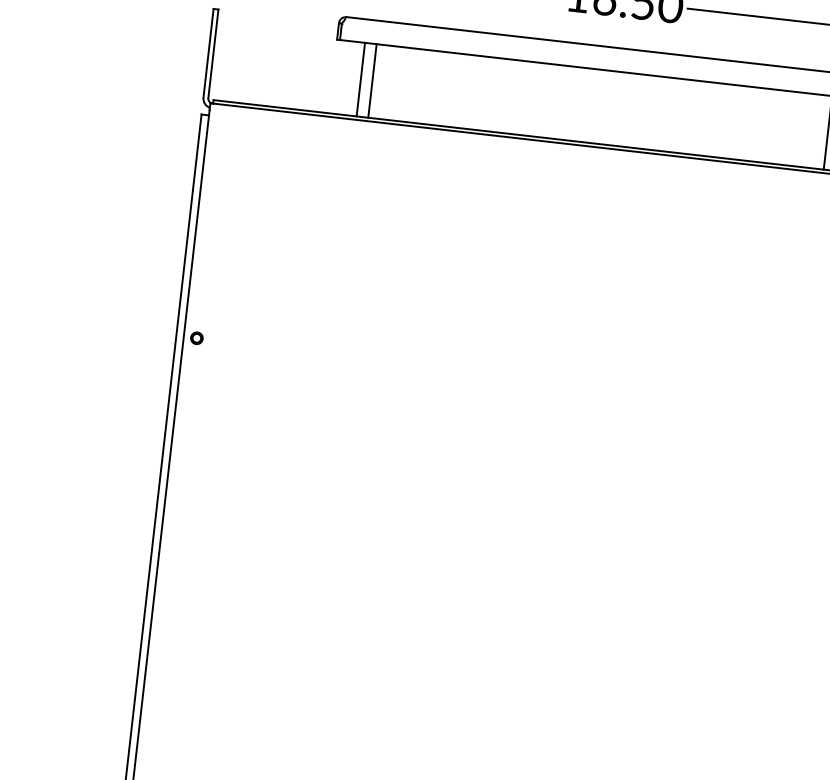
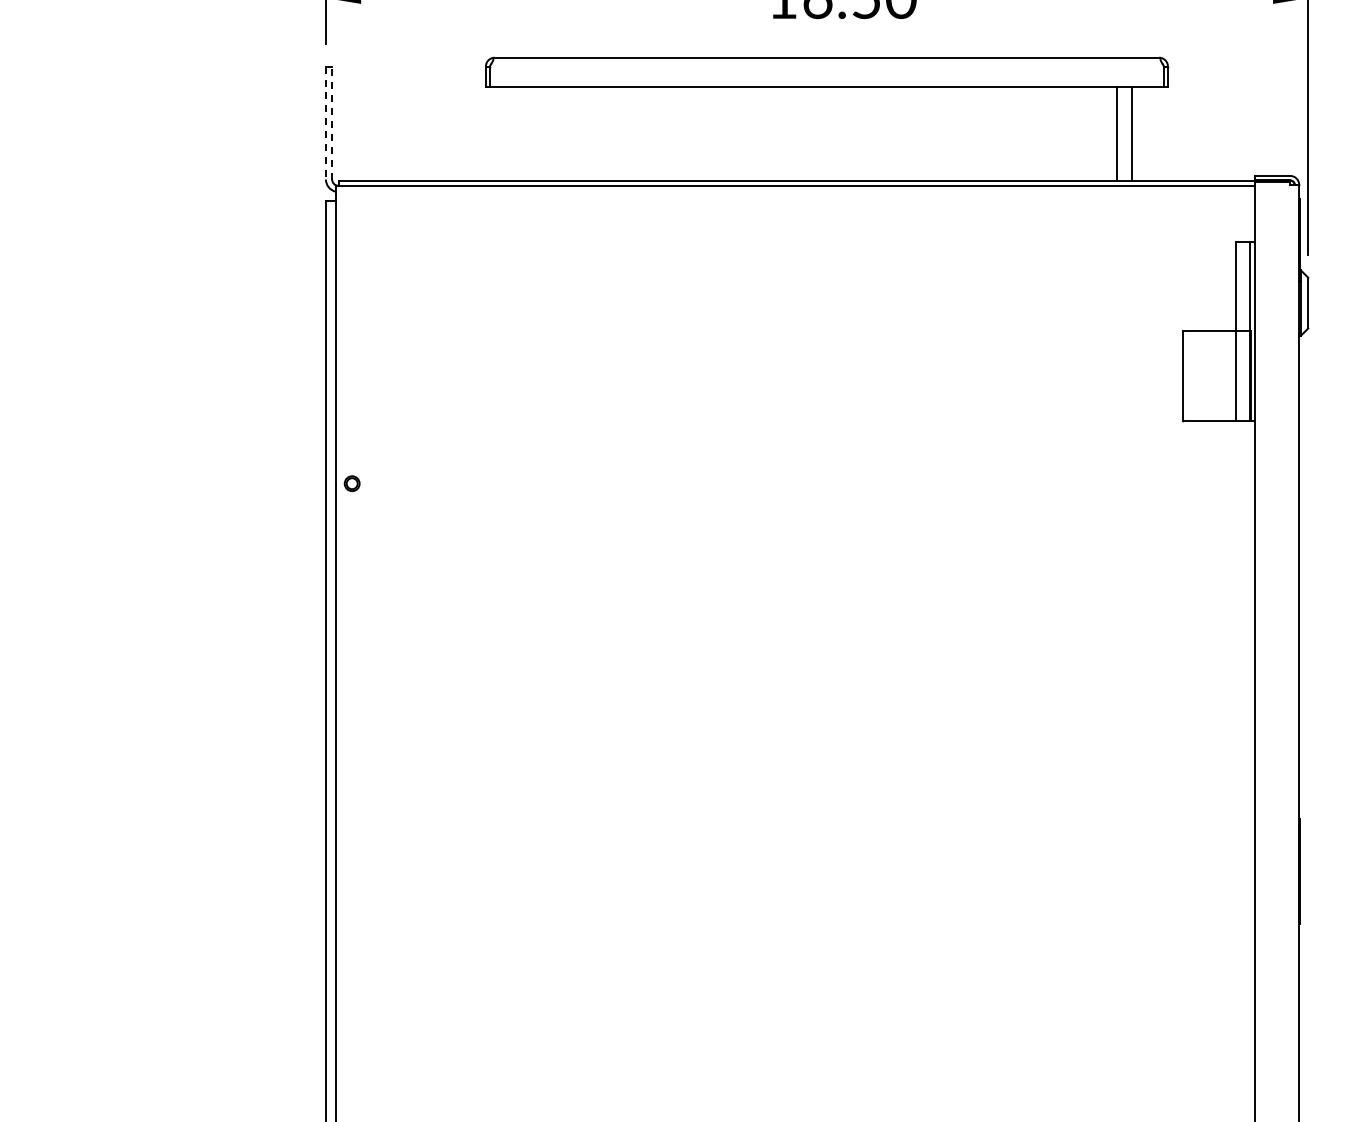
line: (208, 53) -> (325, 123), solid -> dashed
line: (213, 53) -> (332, 122), solid -> dashed
line: (360, 79) -> (521, 134), removed
line: (372, 81) -> (536, 134), removed

